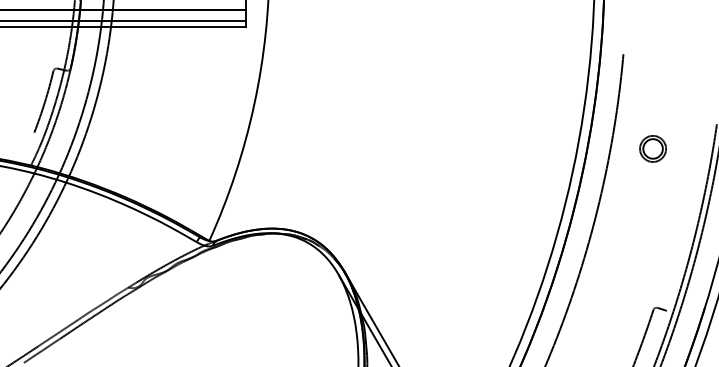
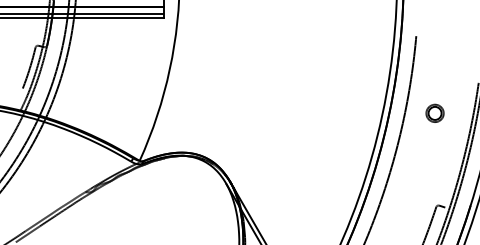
part: (652, 147) -> (434, 112), moved

